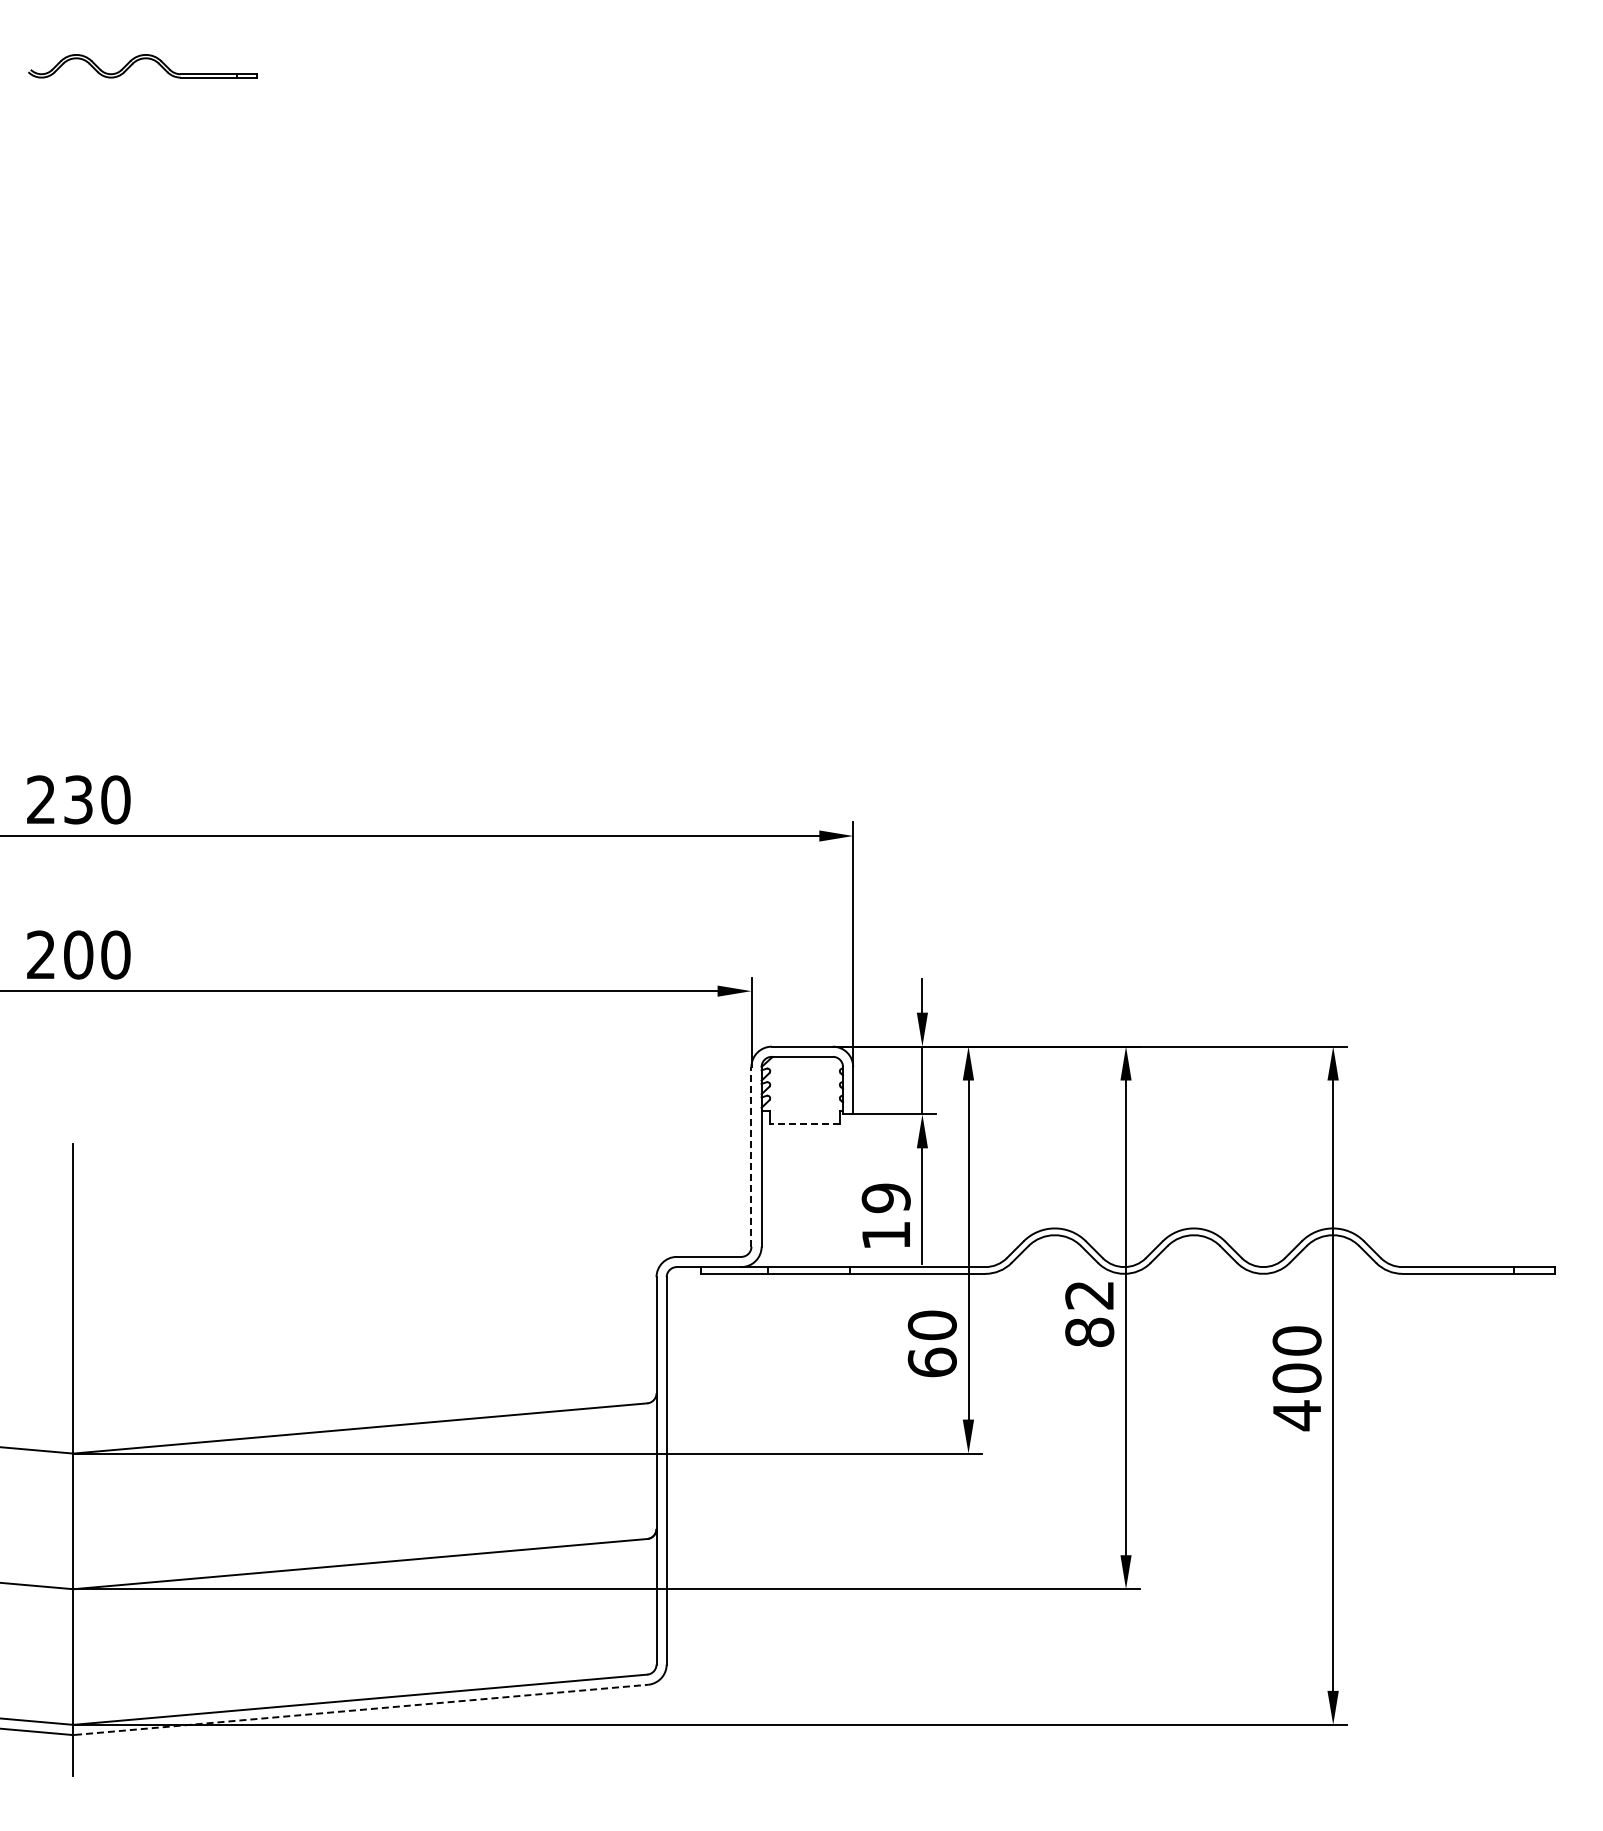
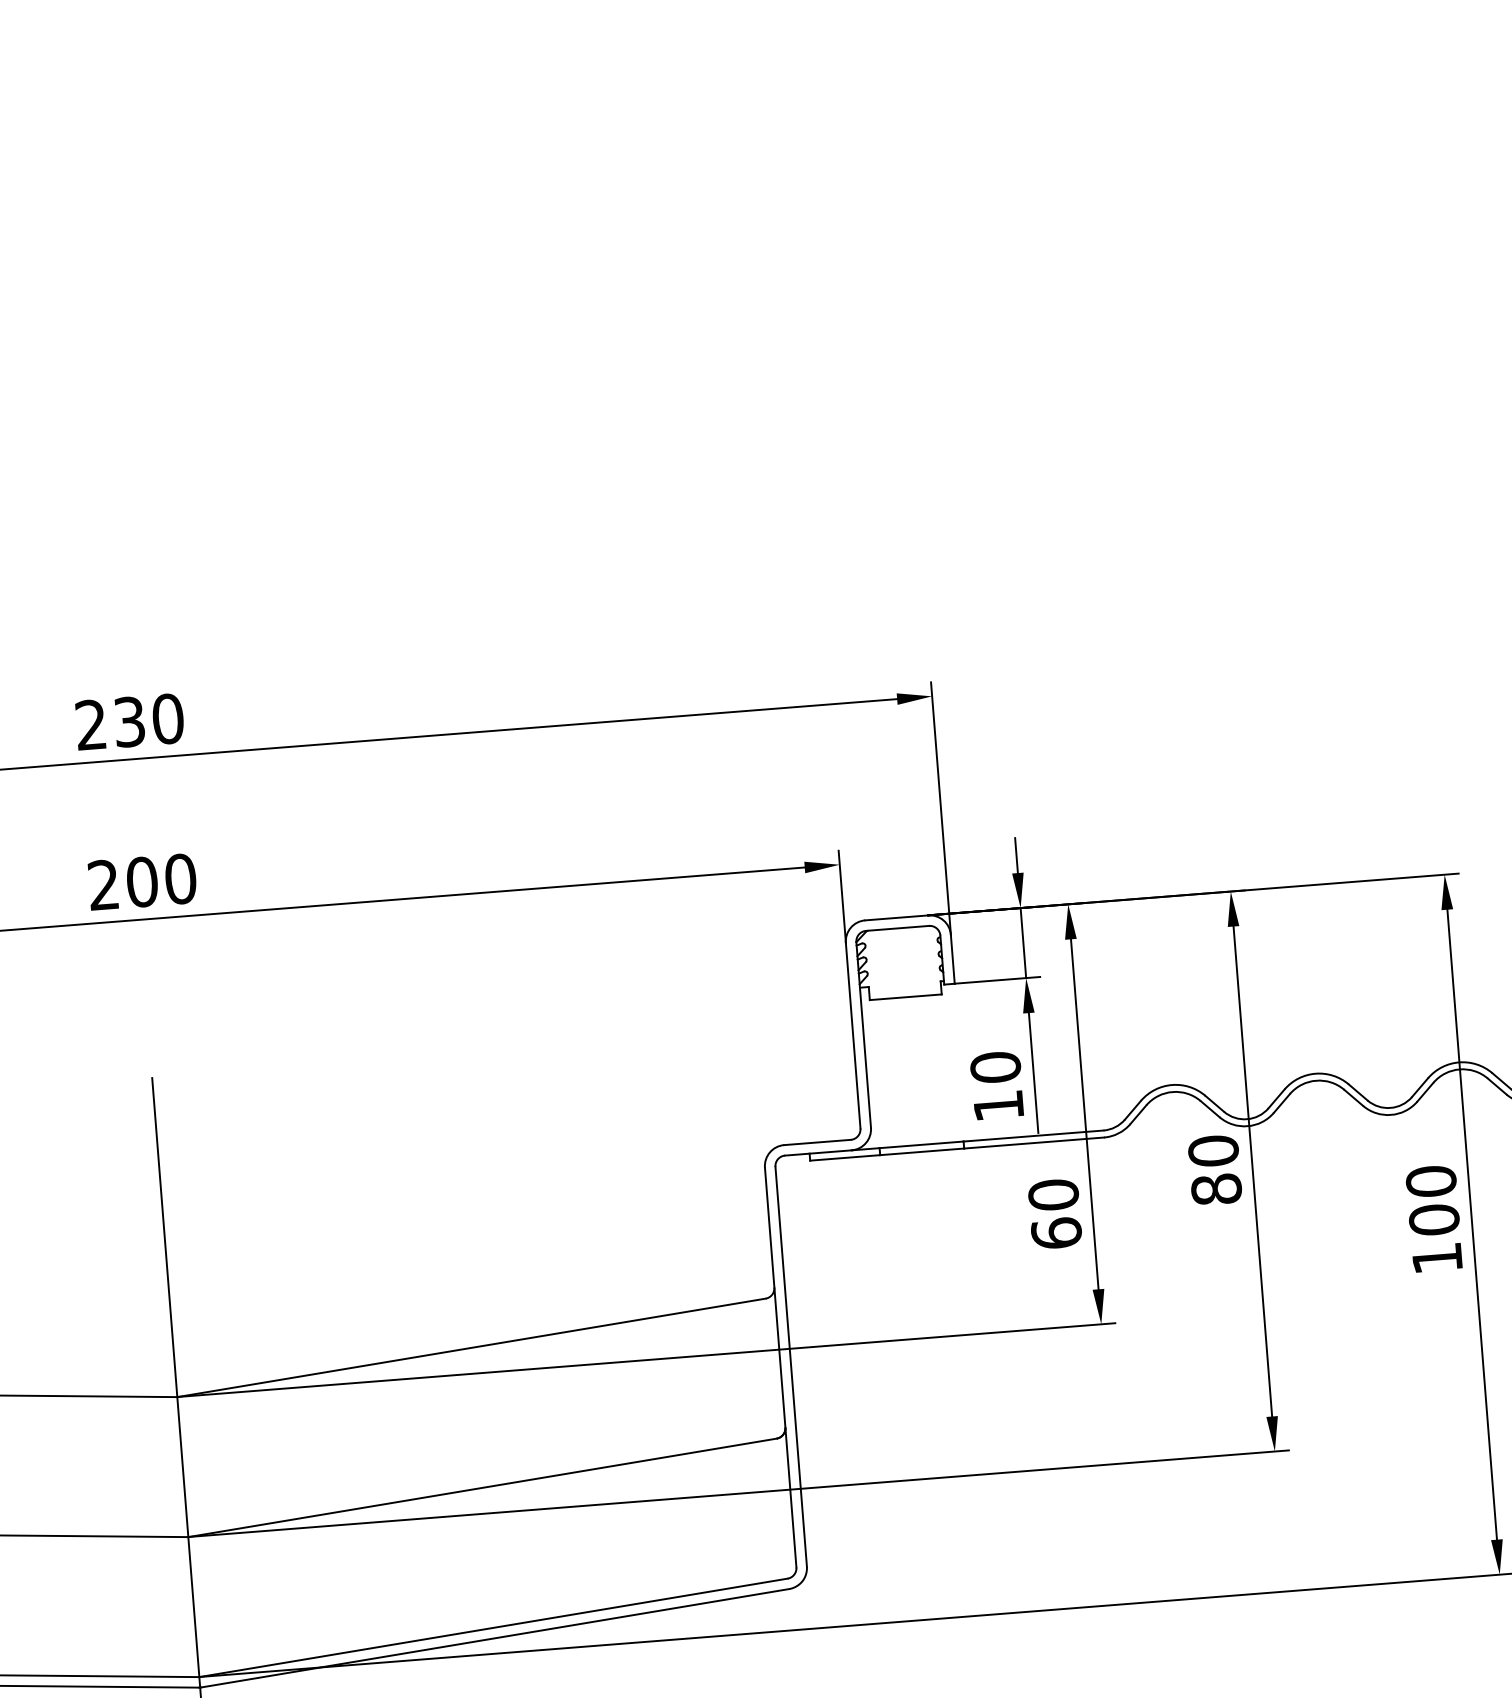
line: (805, 1123) -> (906, 996), dashed -> solid
line: (751, 1156) -> (853, 1035), dashed -> solid
text: (885, 1198) -> (994, 1067), 19 -> 10
text: (1089, 1294) -> (1213, 1150), 82 -> 80
text: (1296, 1415) -> (1436, 1258), 400 -> 100
line: (361, 1709) -> (495, 1637), dashed -> solid

